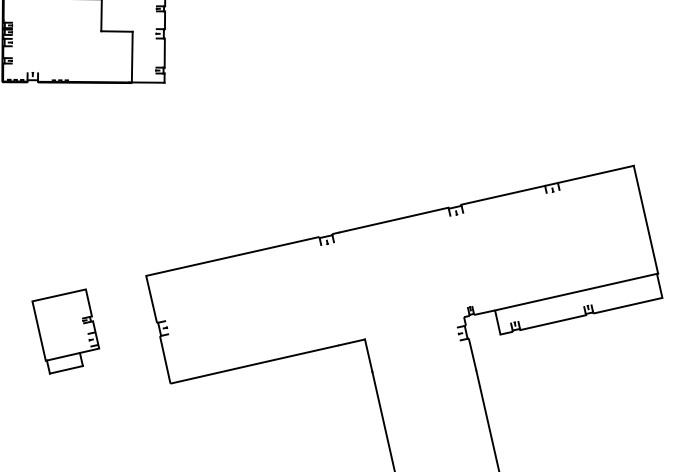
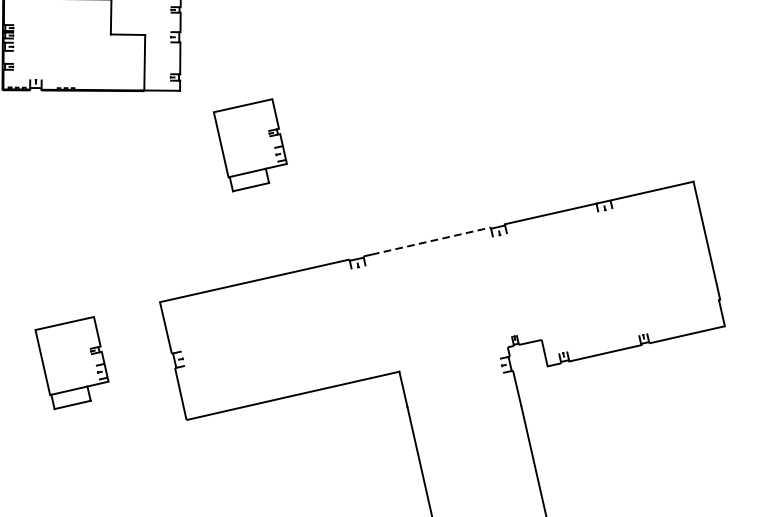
part: (228, 132) -> (250, 145), added
line: (394, 220) -> (431, 241), solid -> dashed
line: (576, 291) -> (630, 319), removed

